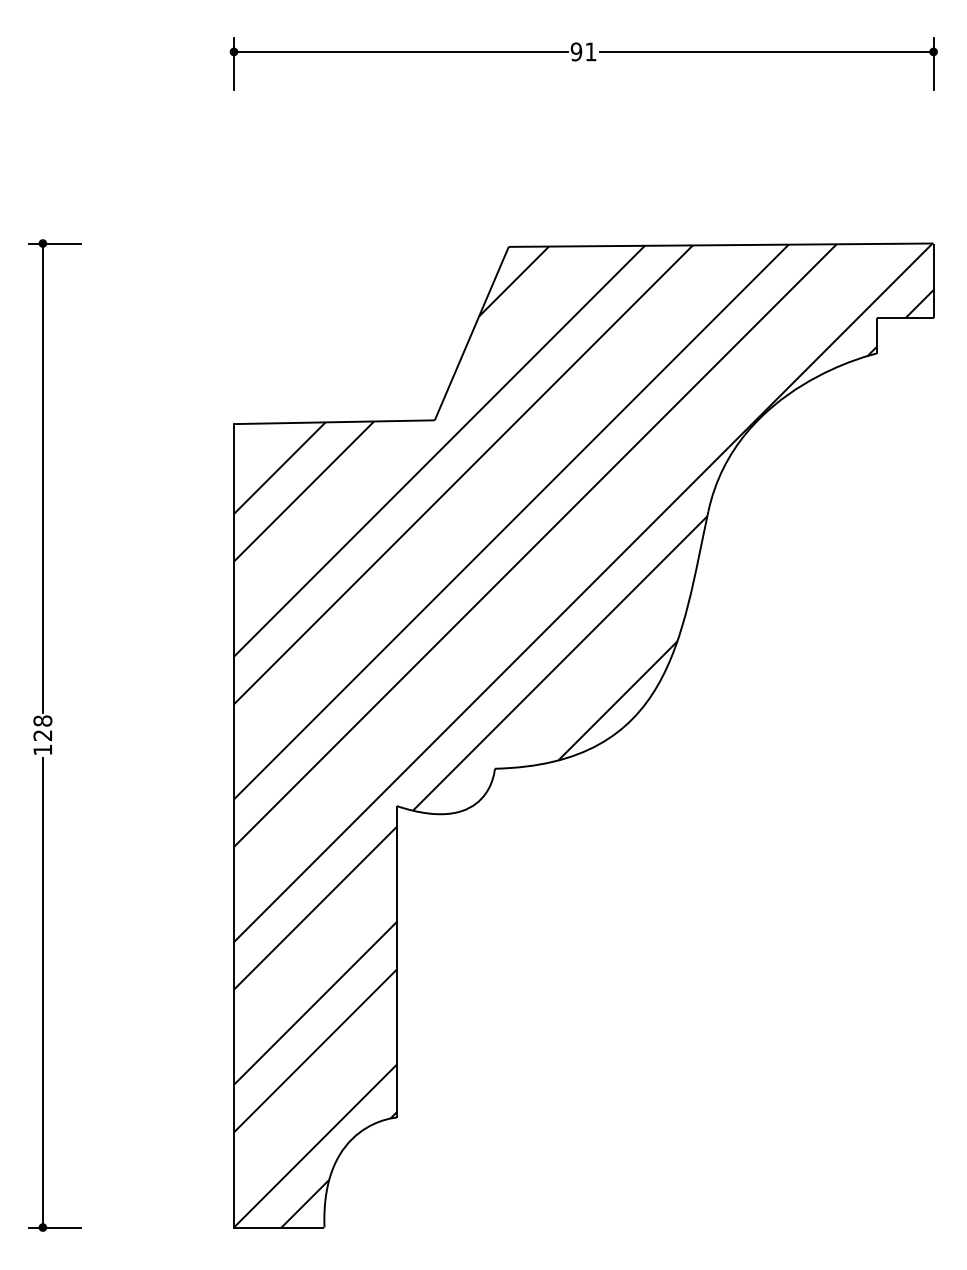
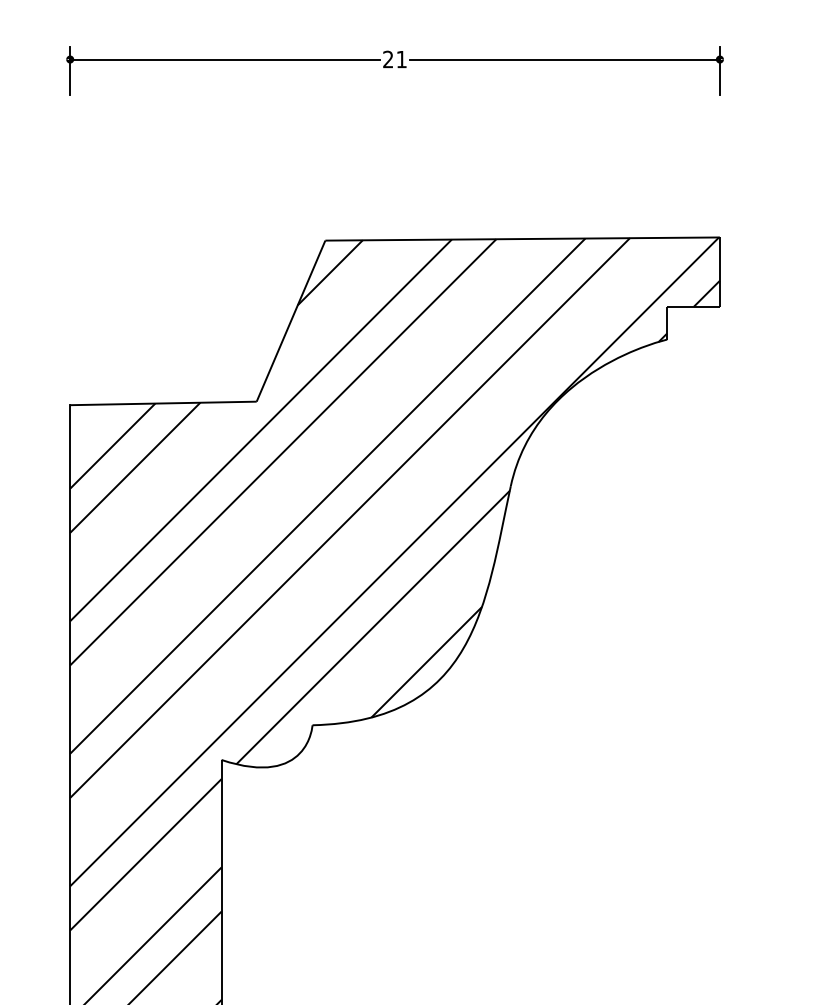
text: (576, 51) -> (388, 59), 91 -> 21

